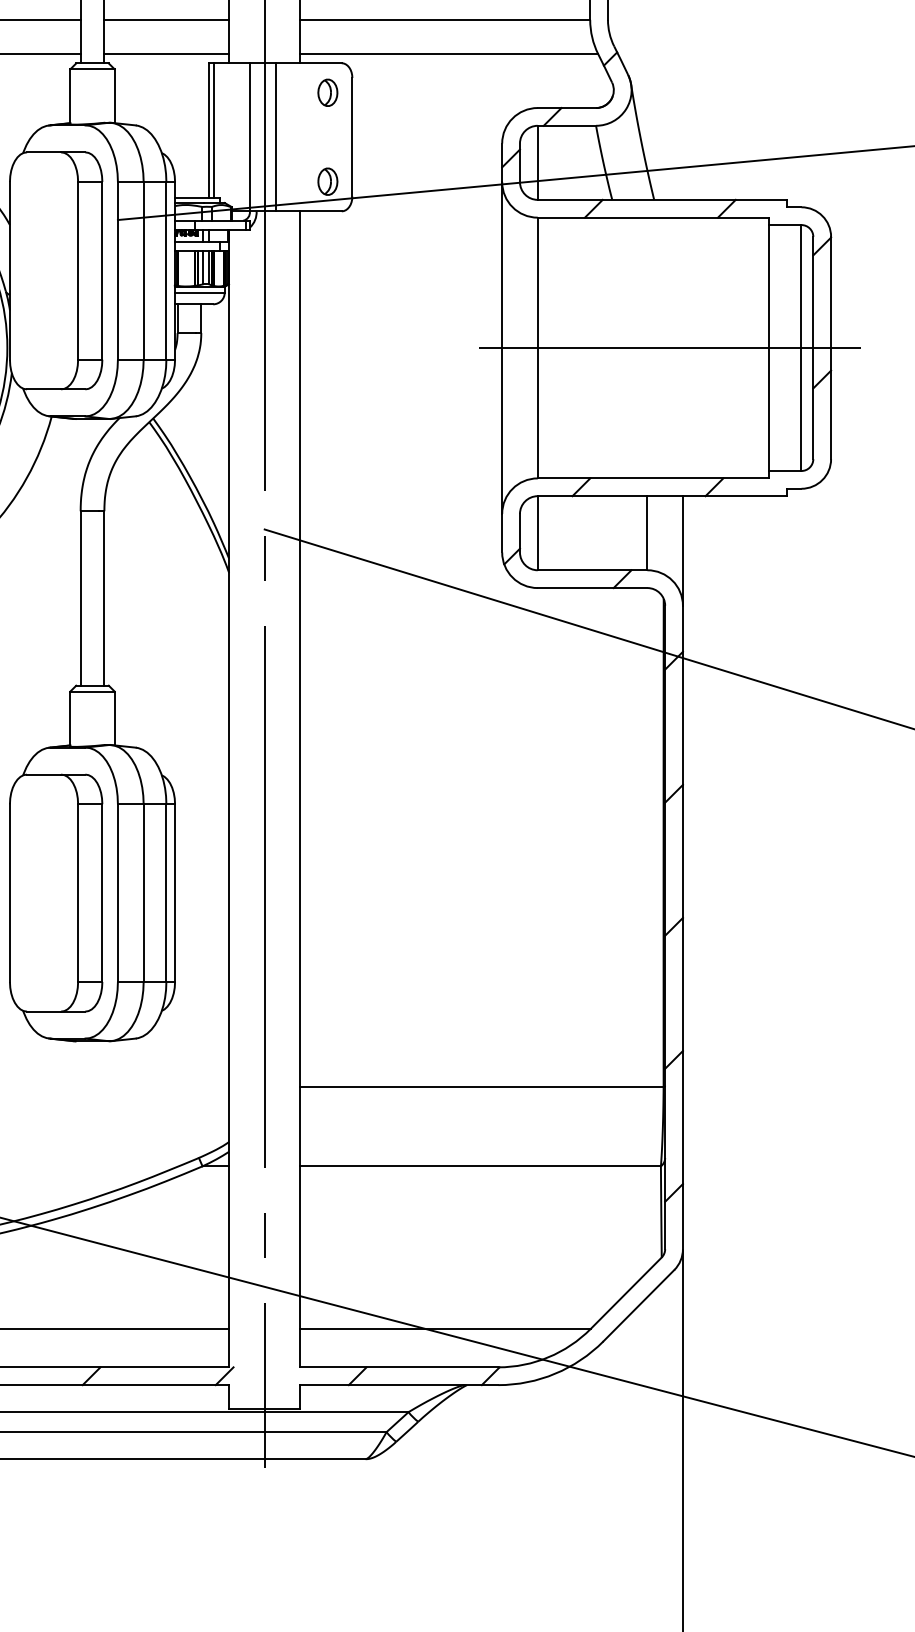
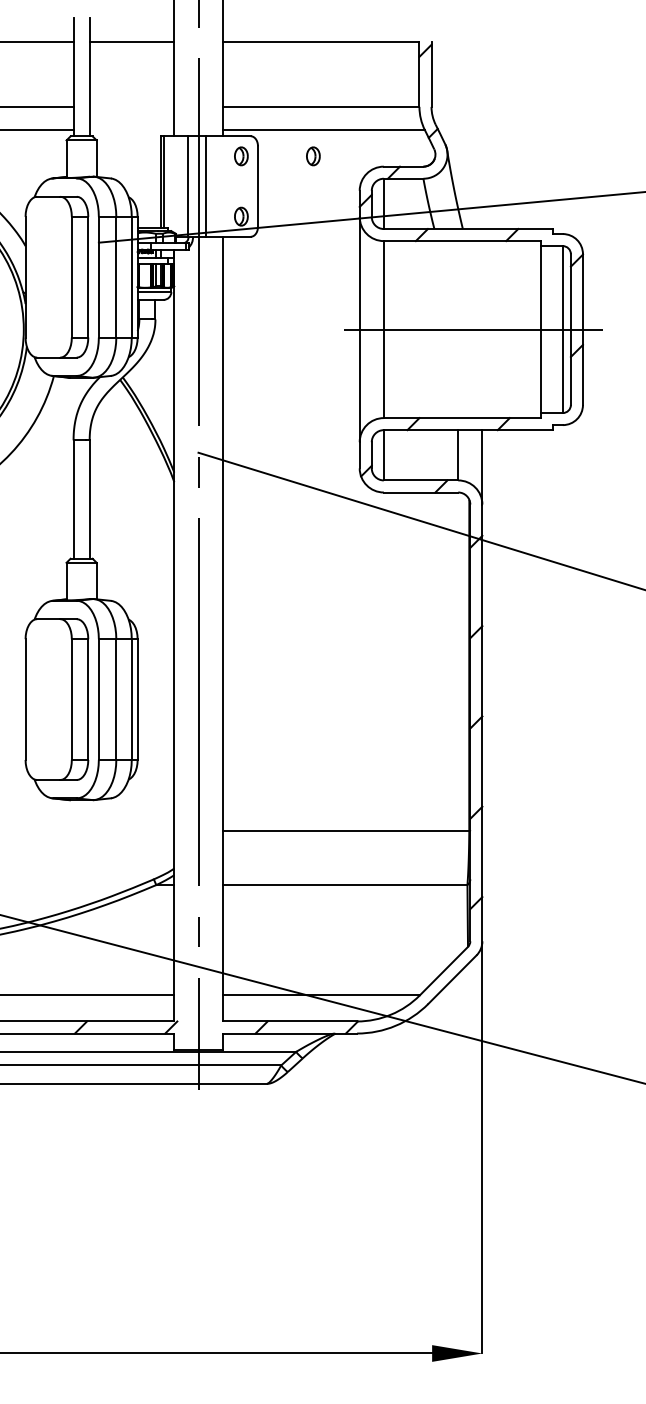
line: (165, 19) -> (131, 106), removed
line: (165, 54) -> (131, 130), removed
part: (434, 93) -> (313, 156), added

